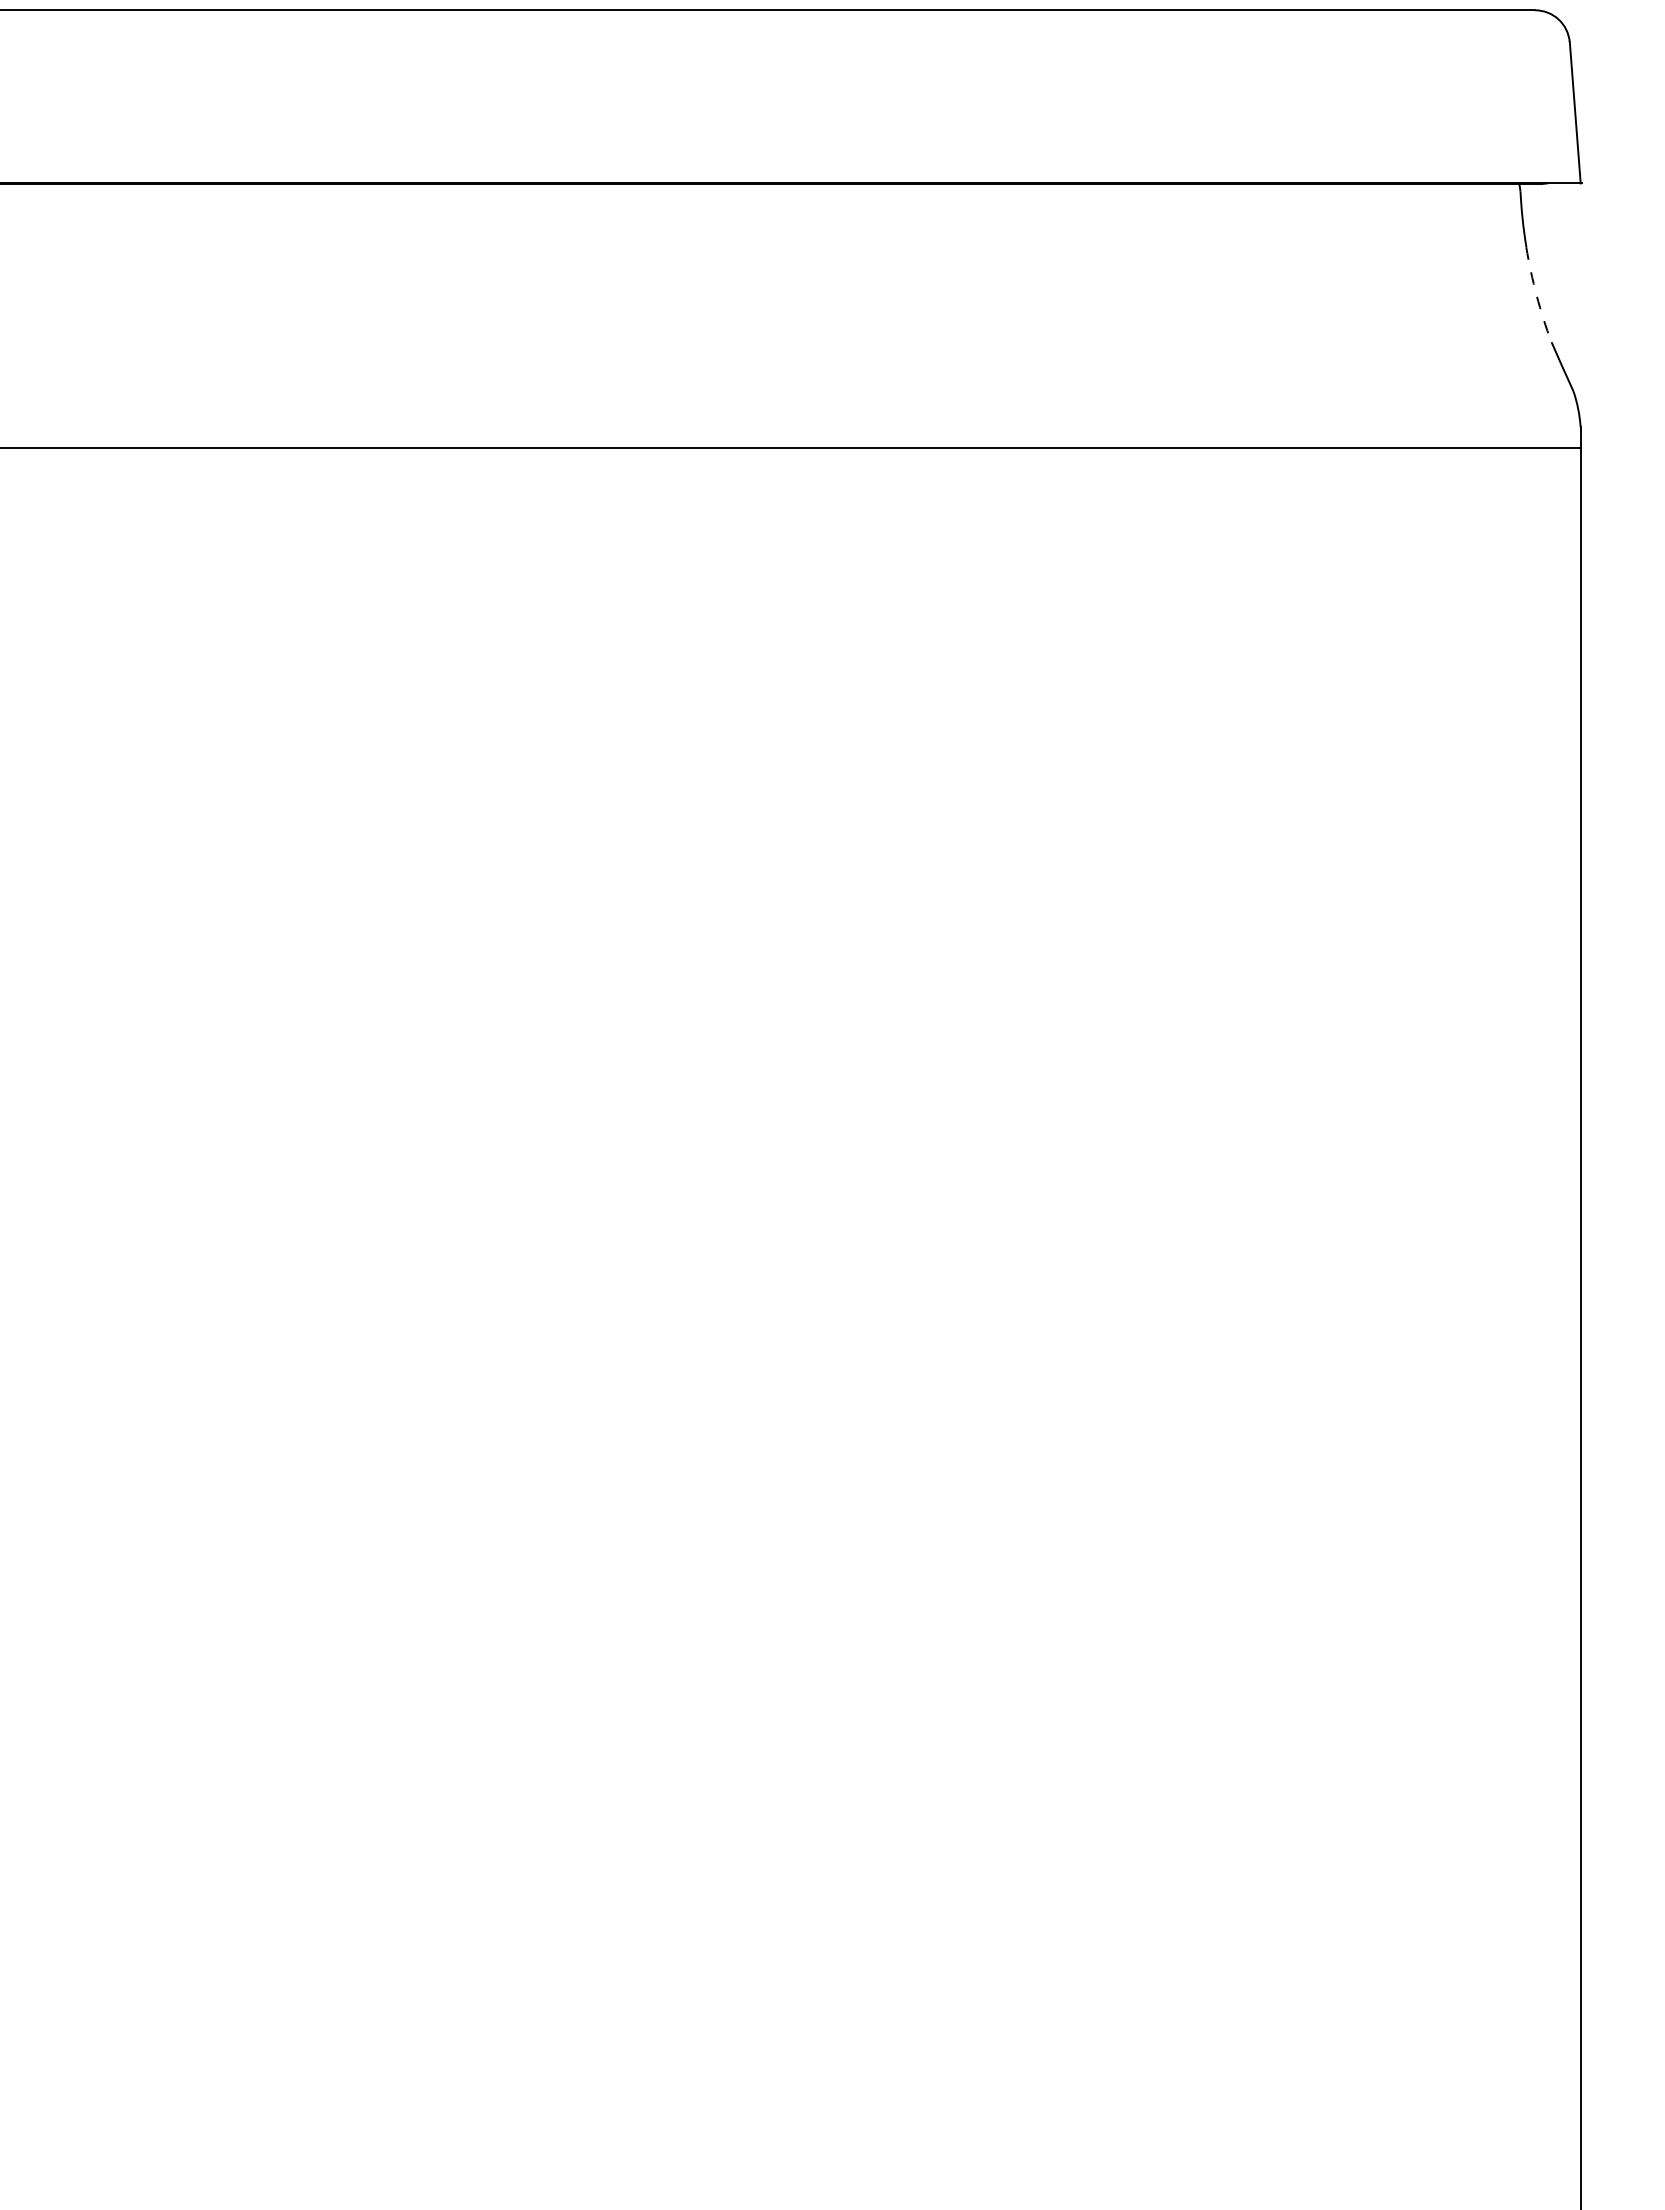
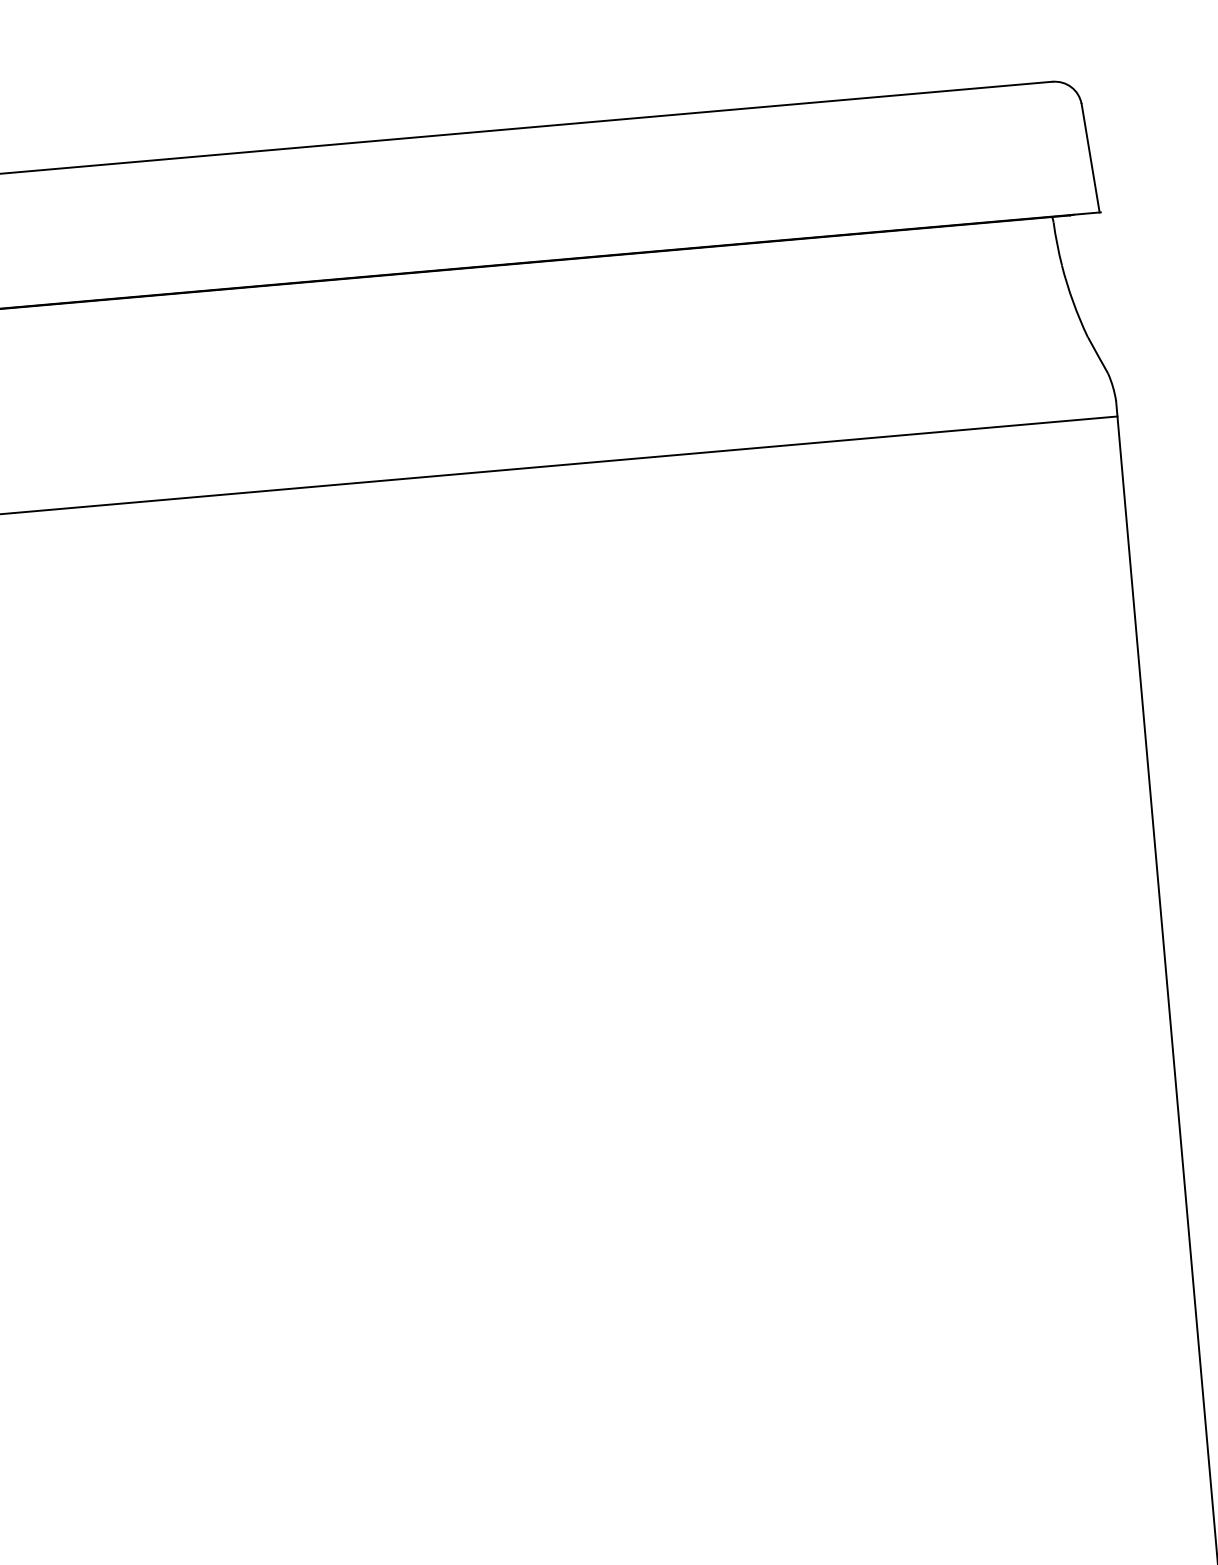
arc: (1536, 295) -> (1073, 302), dashed -> solid

